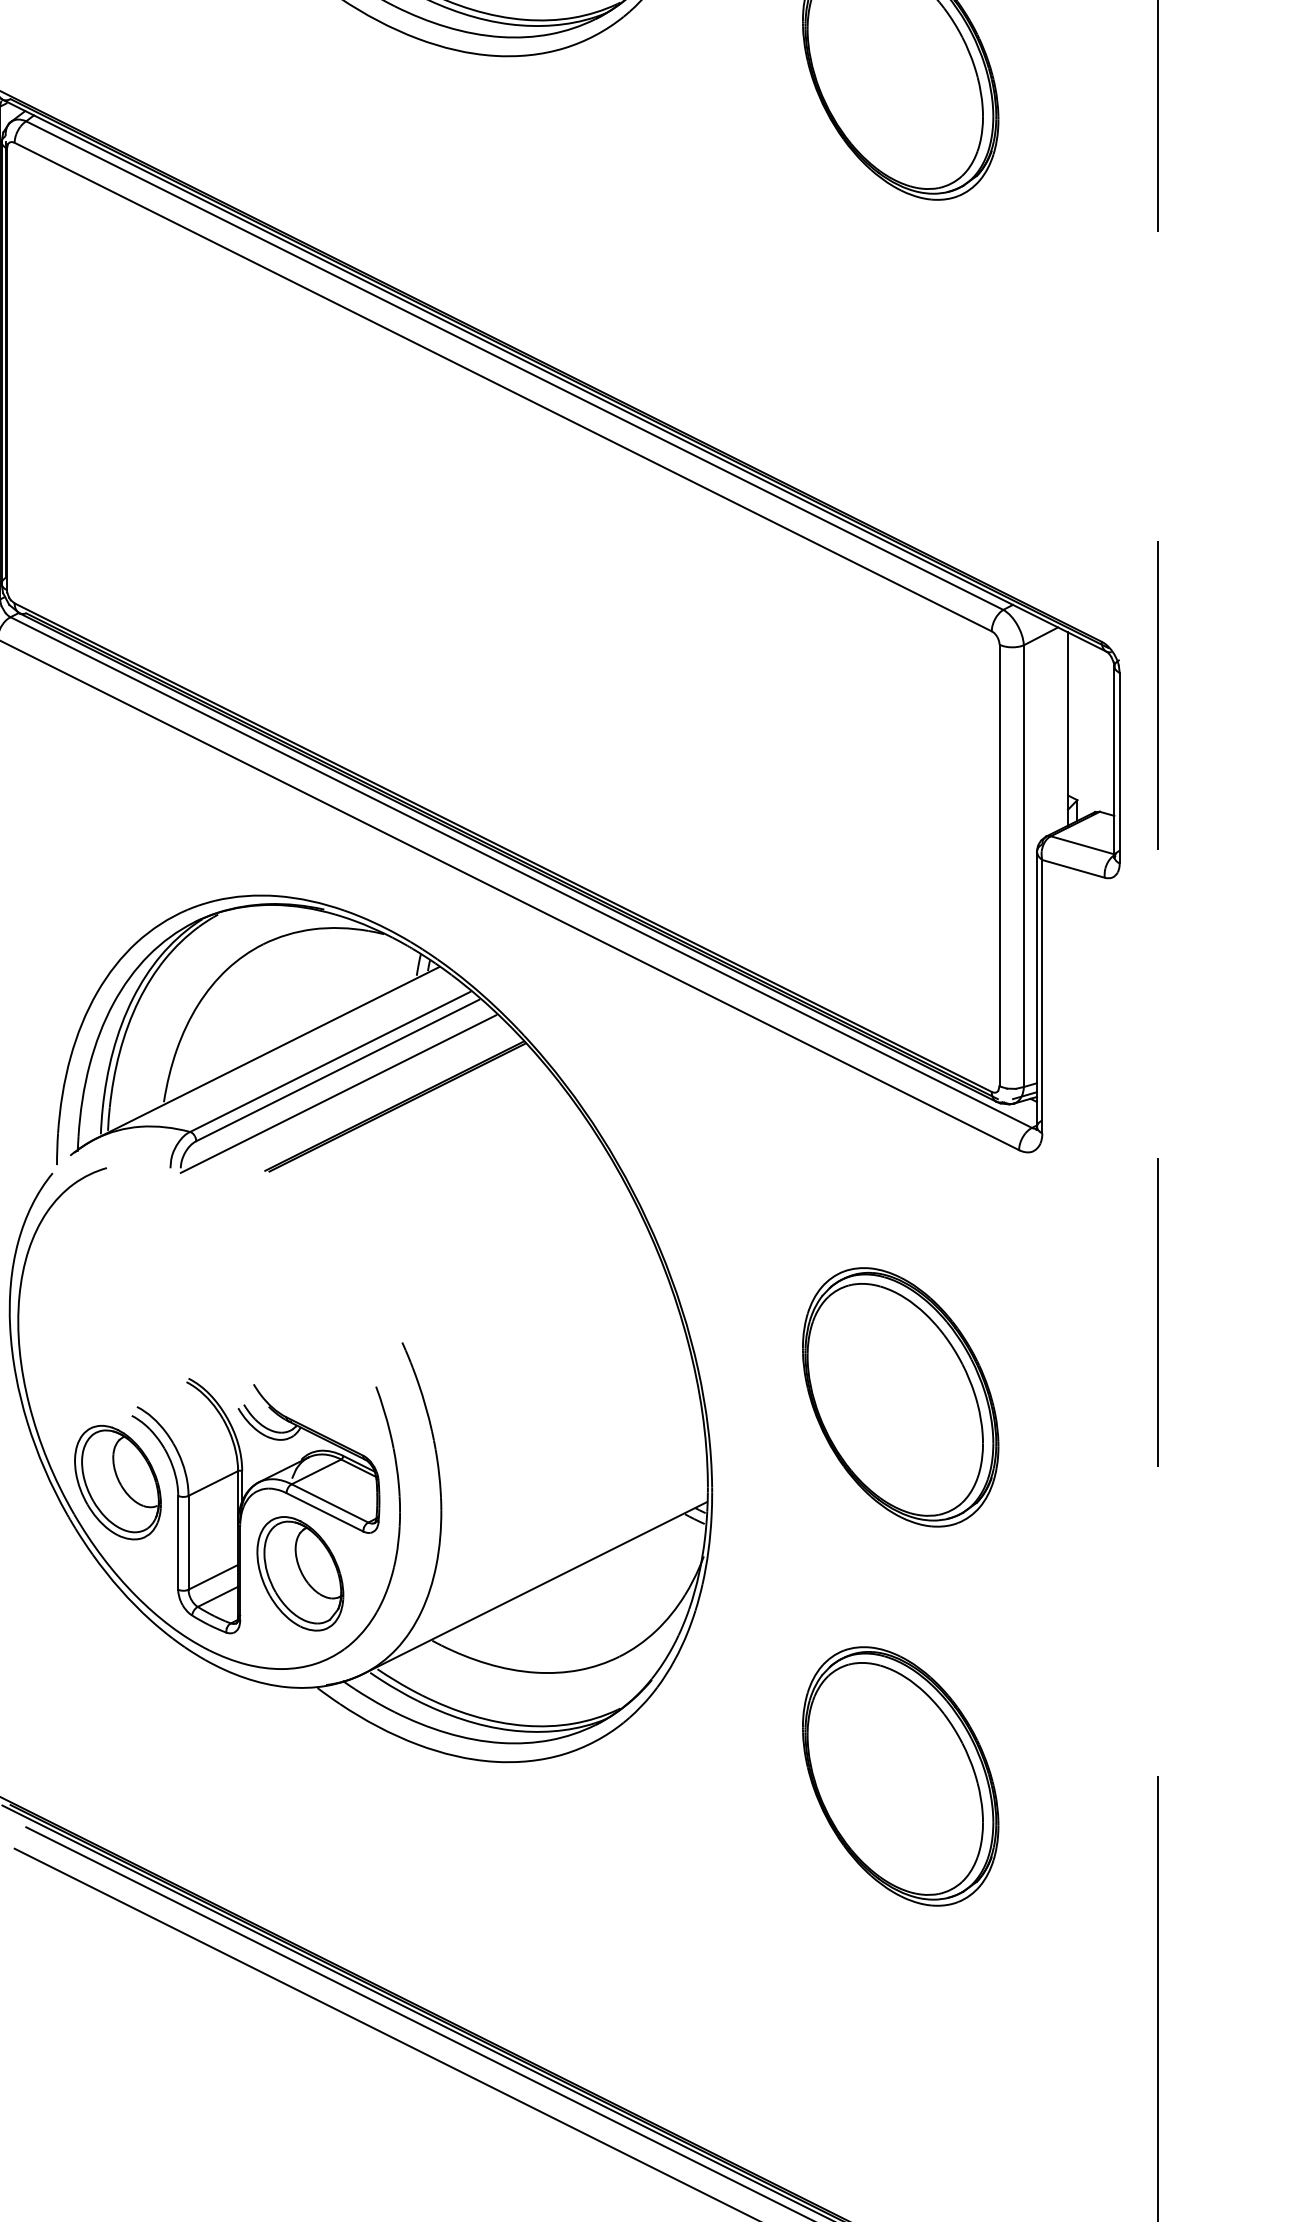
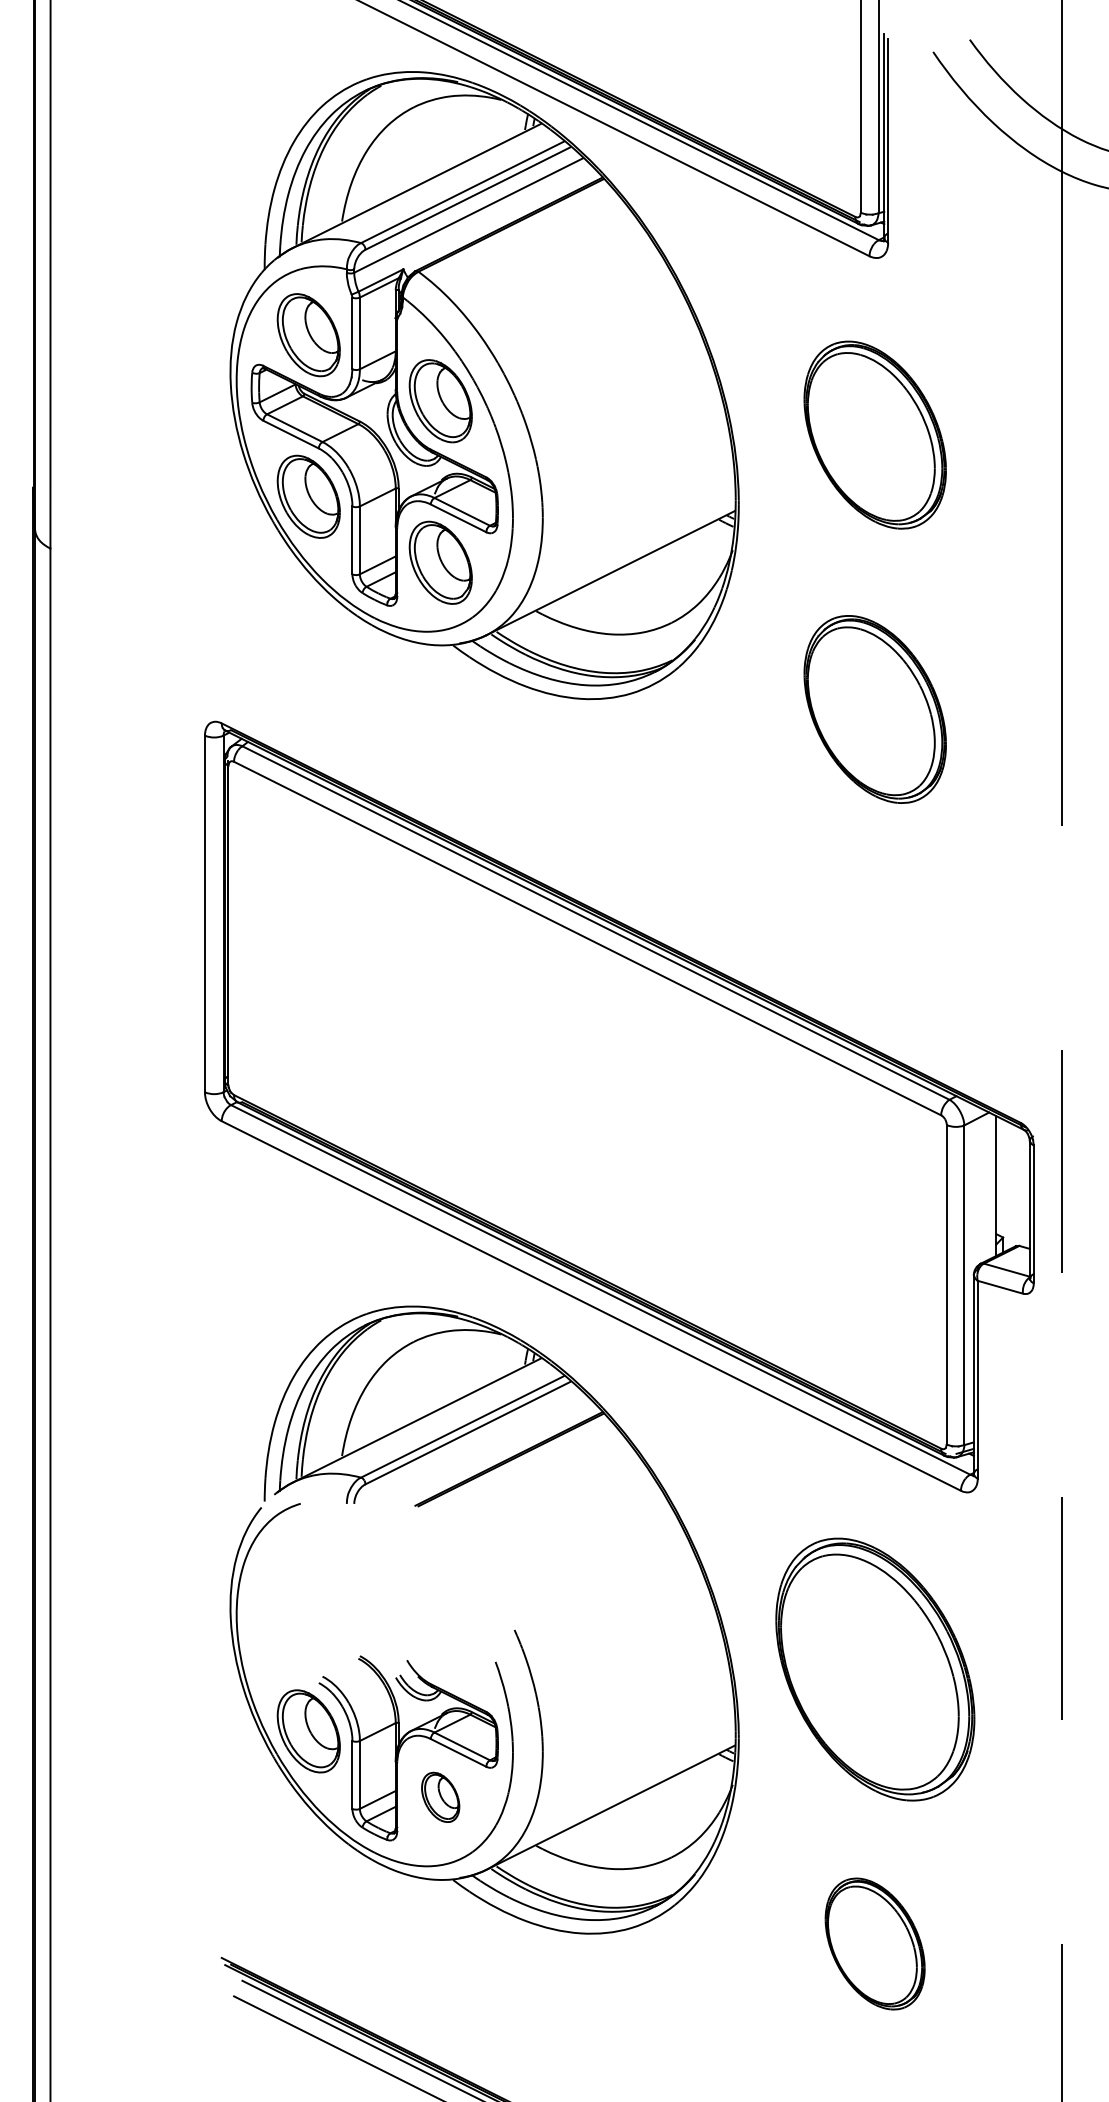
line: (338, 1094) -> (468, 1450), removed
part: (899, 1397) -> (874, 1669), size x1.4
part: (299, 1573) -> (440, 1797), size x0.6
part: (899, 1775) -> (874, 1943), size x0.7

